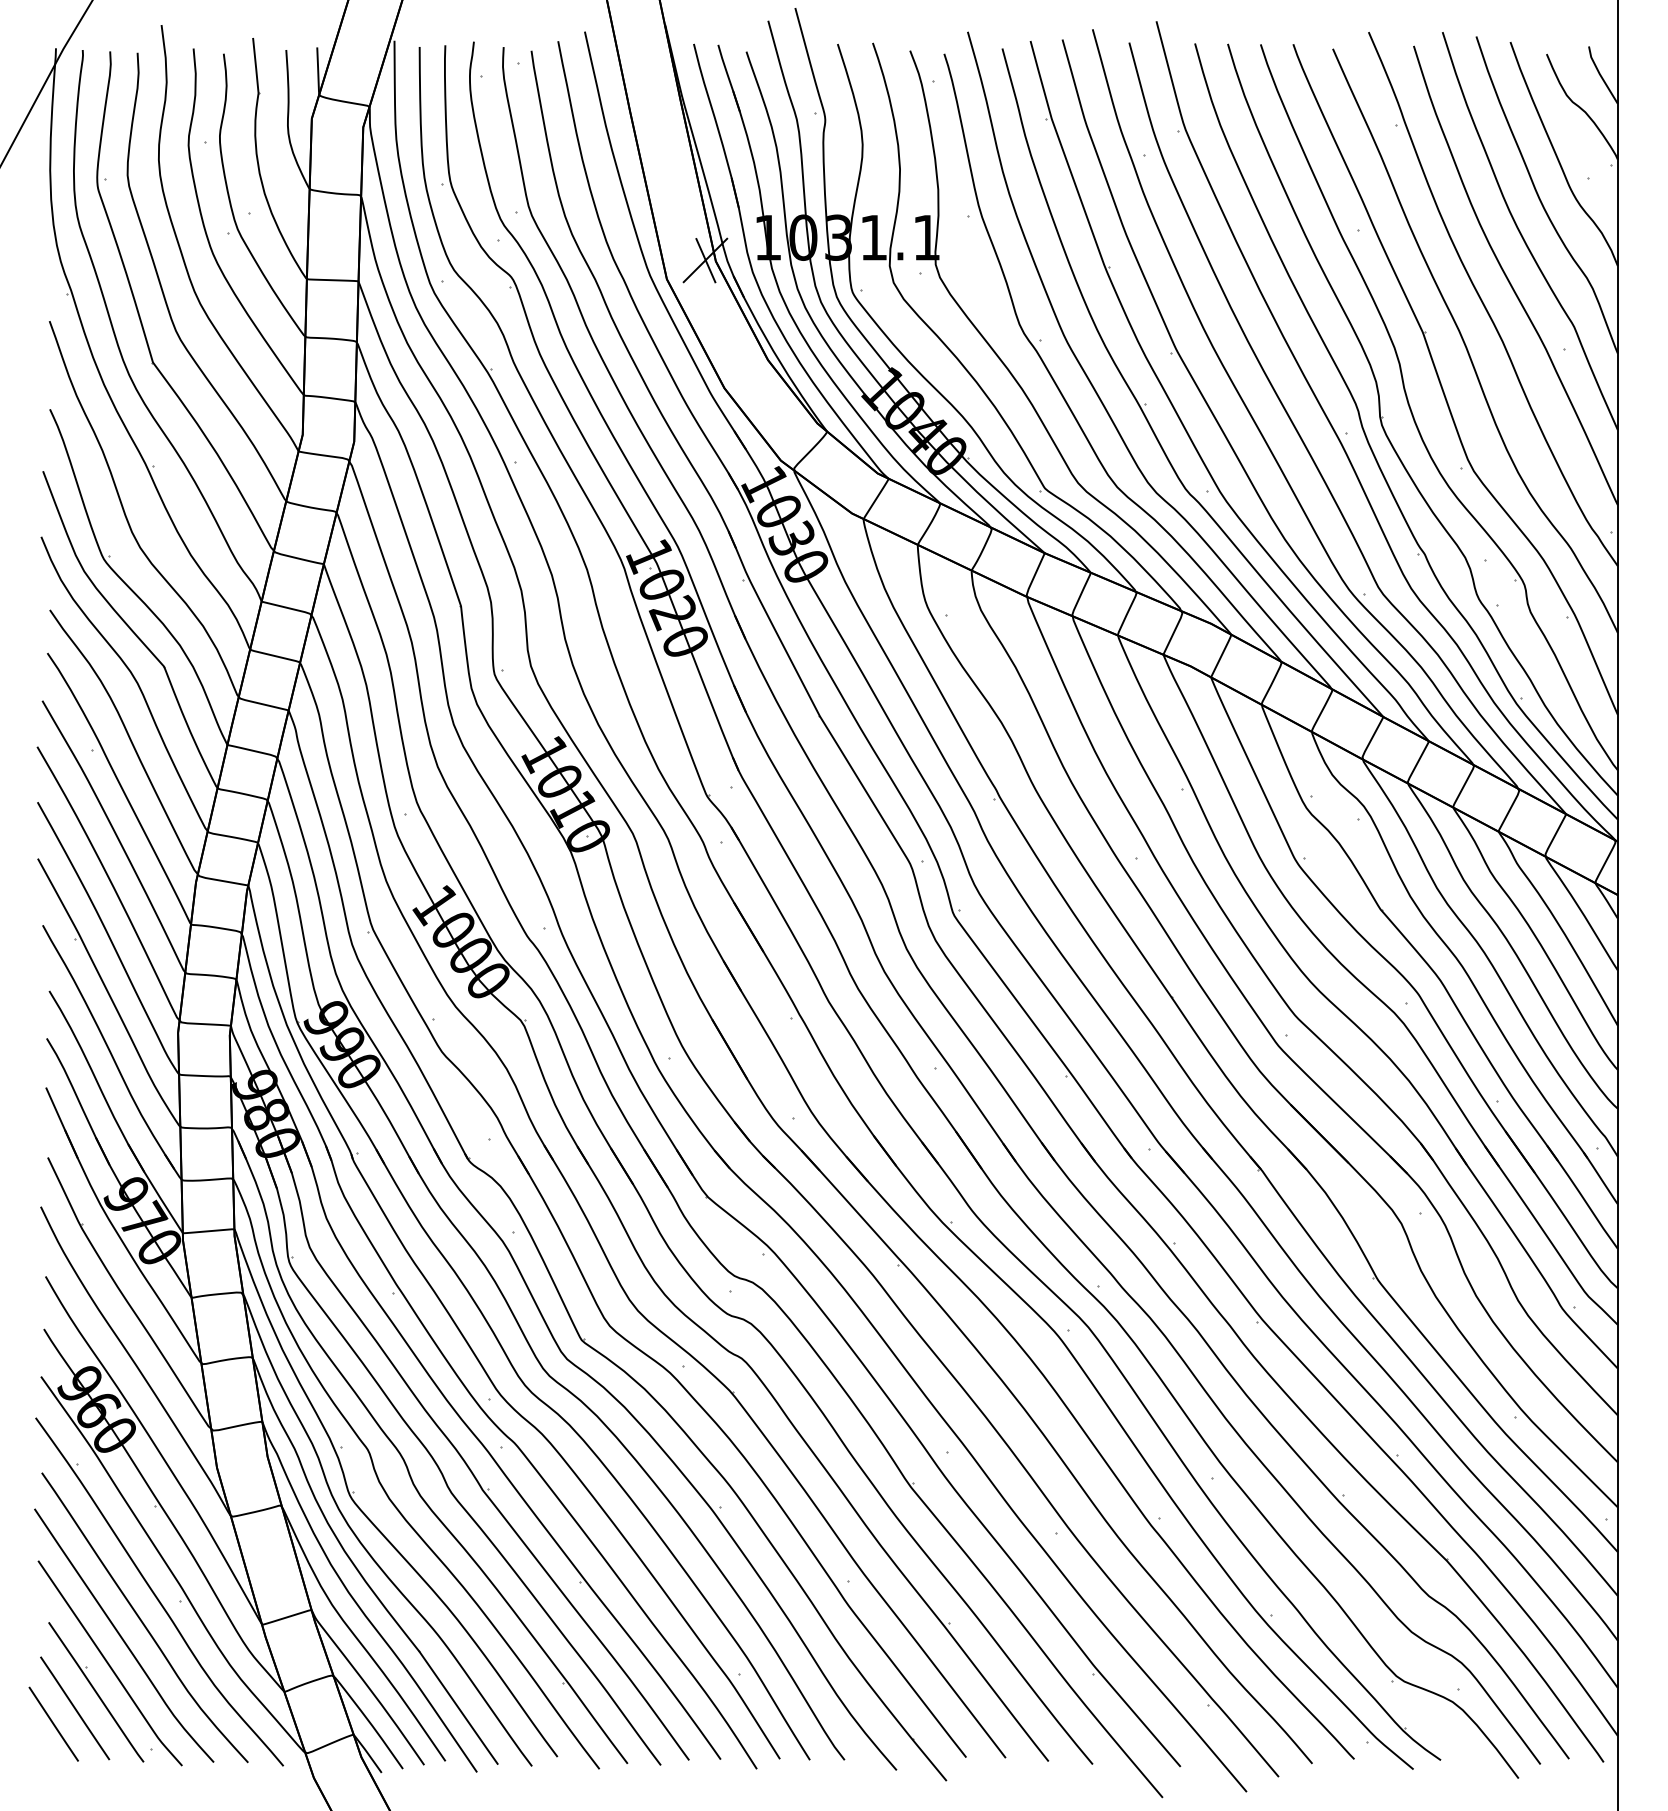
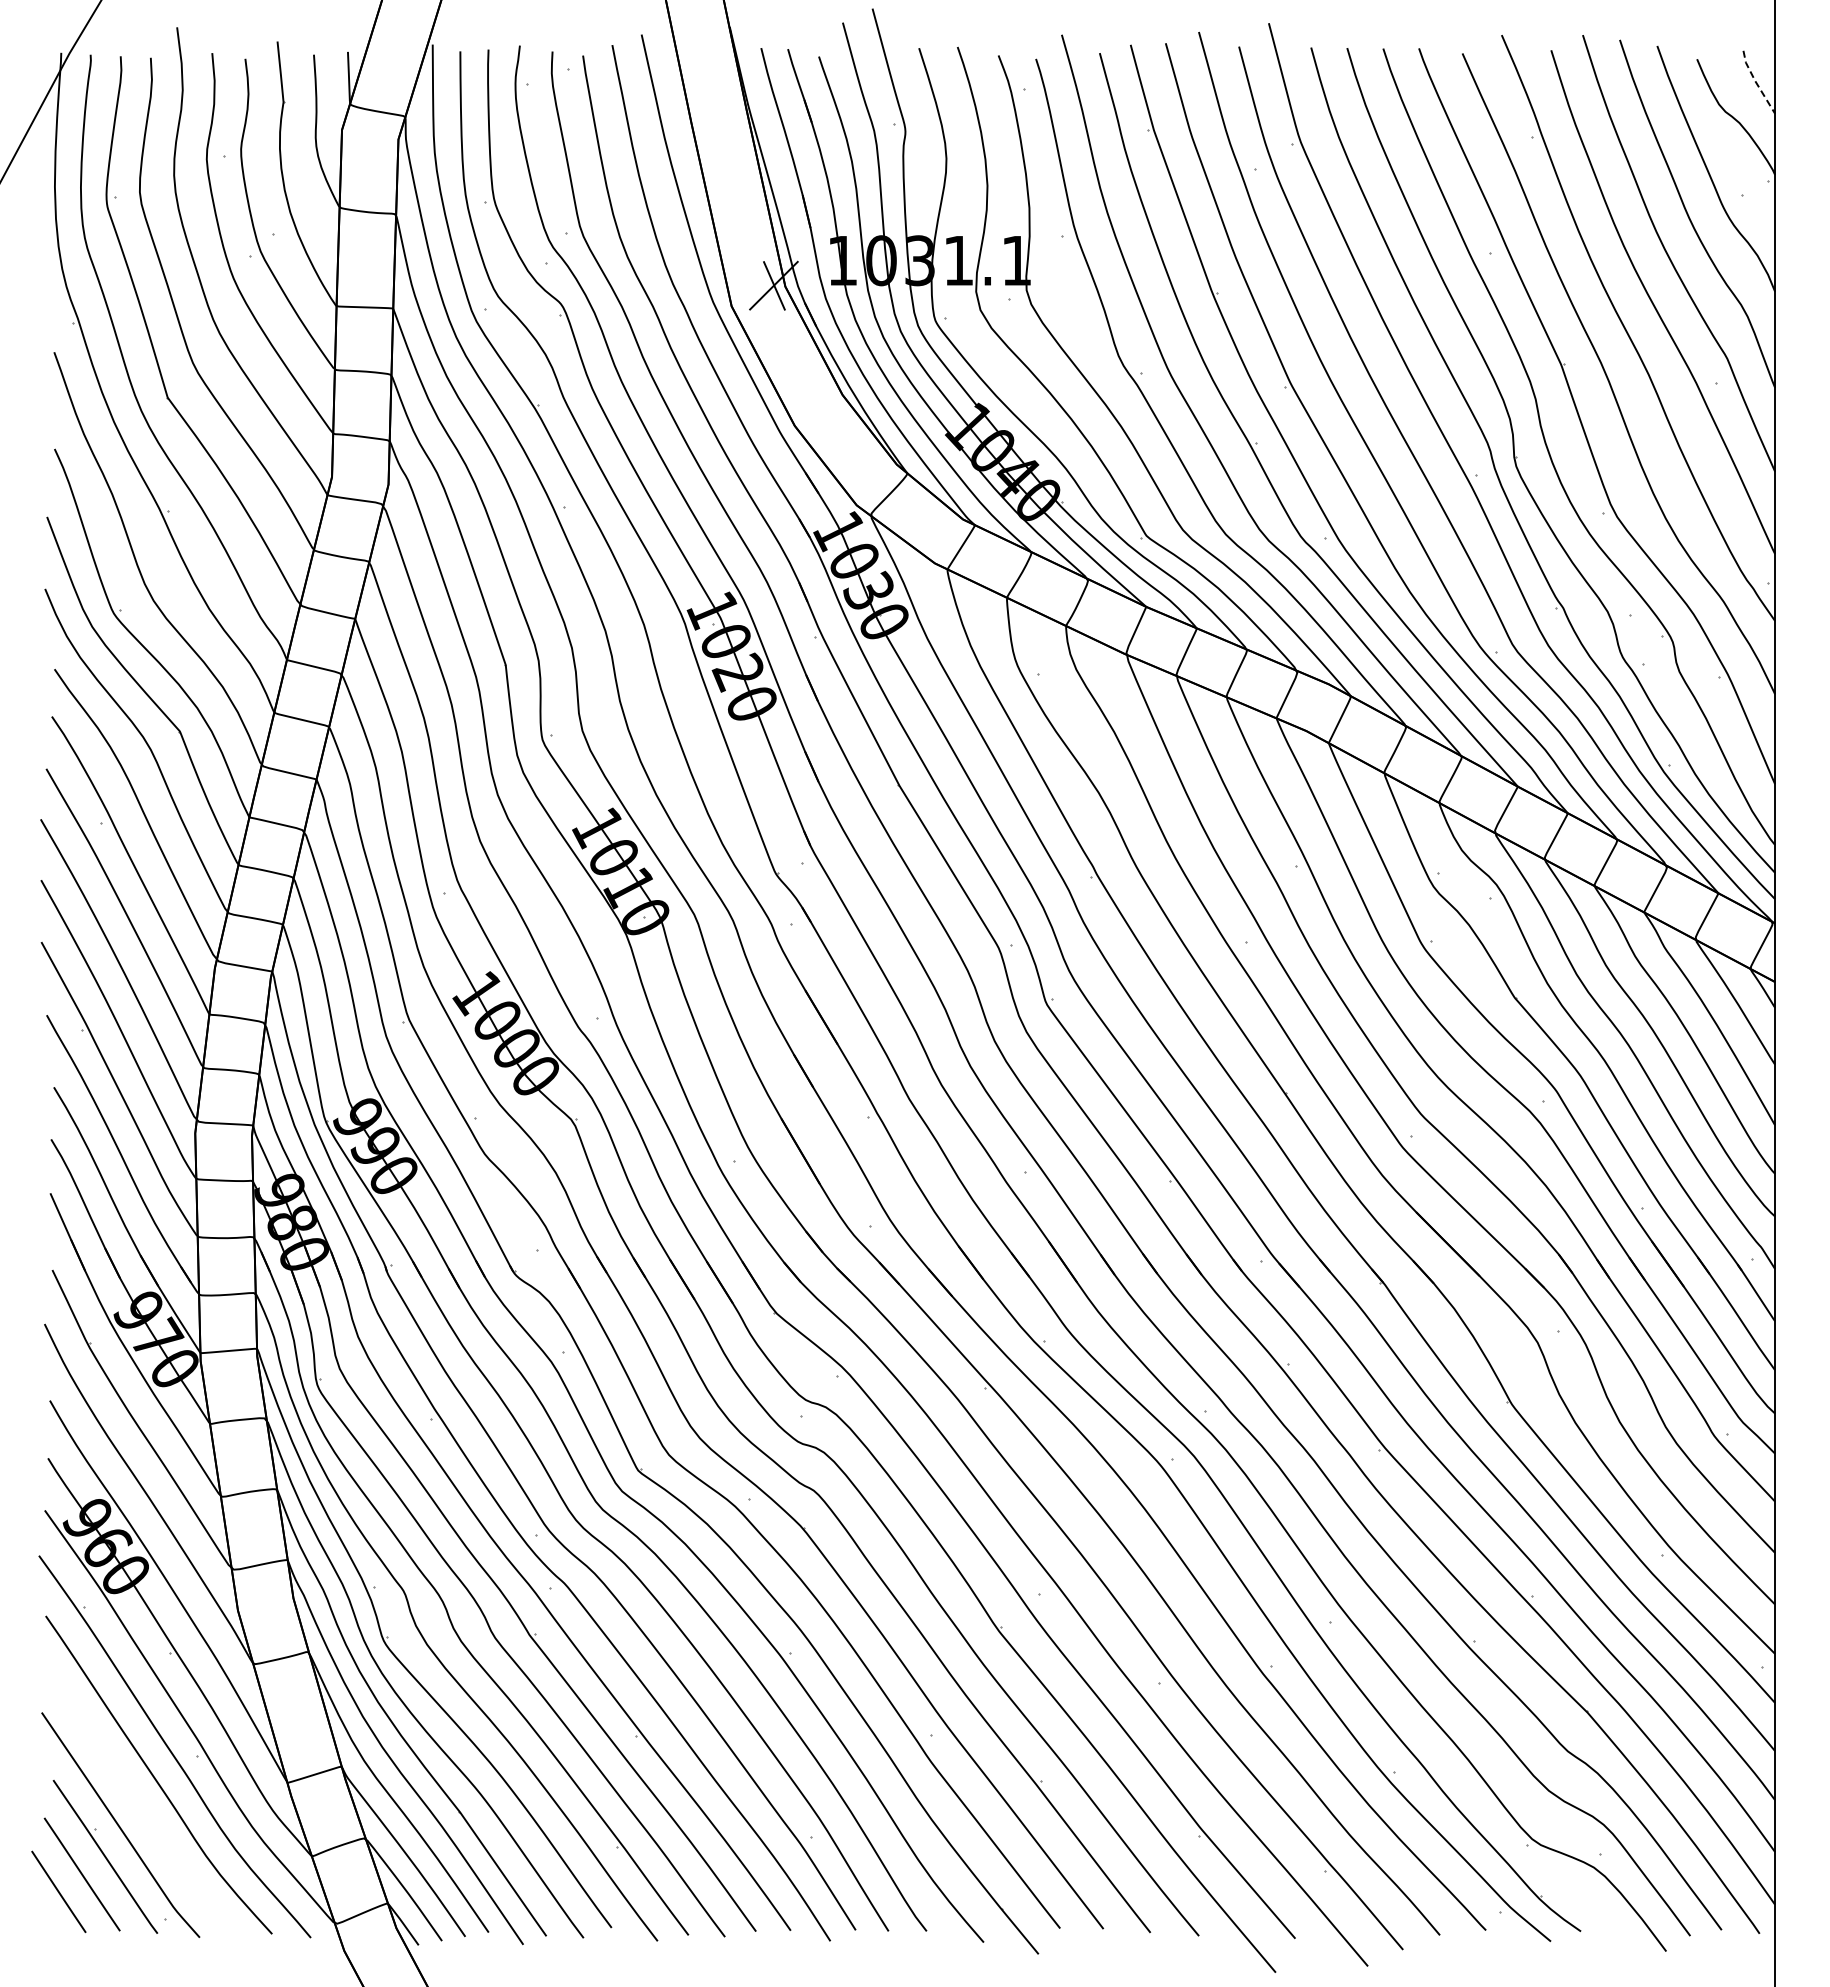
line: (1600, 75) -> (1756, 82), solid -> dashed
curve: (121, 1636) -> (133, 1795), removed

